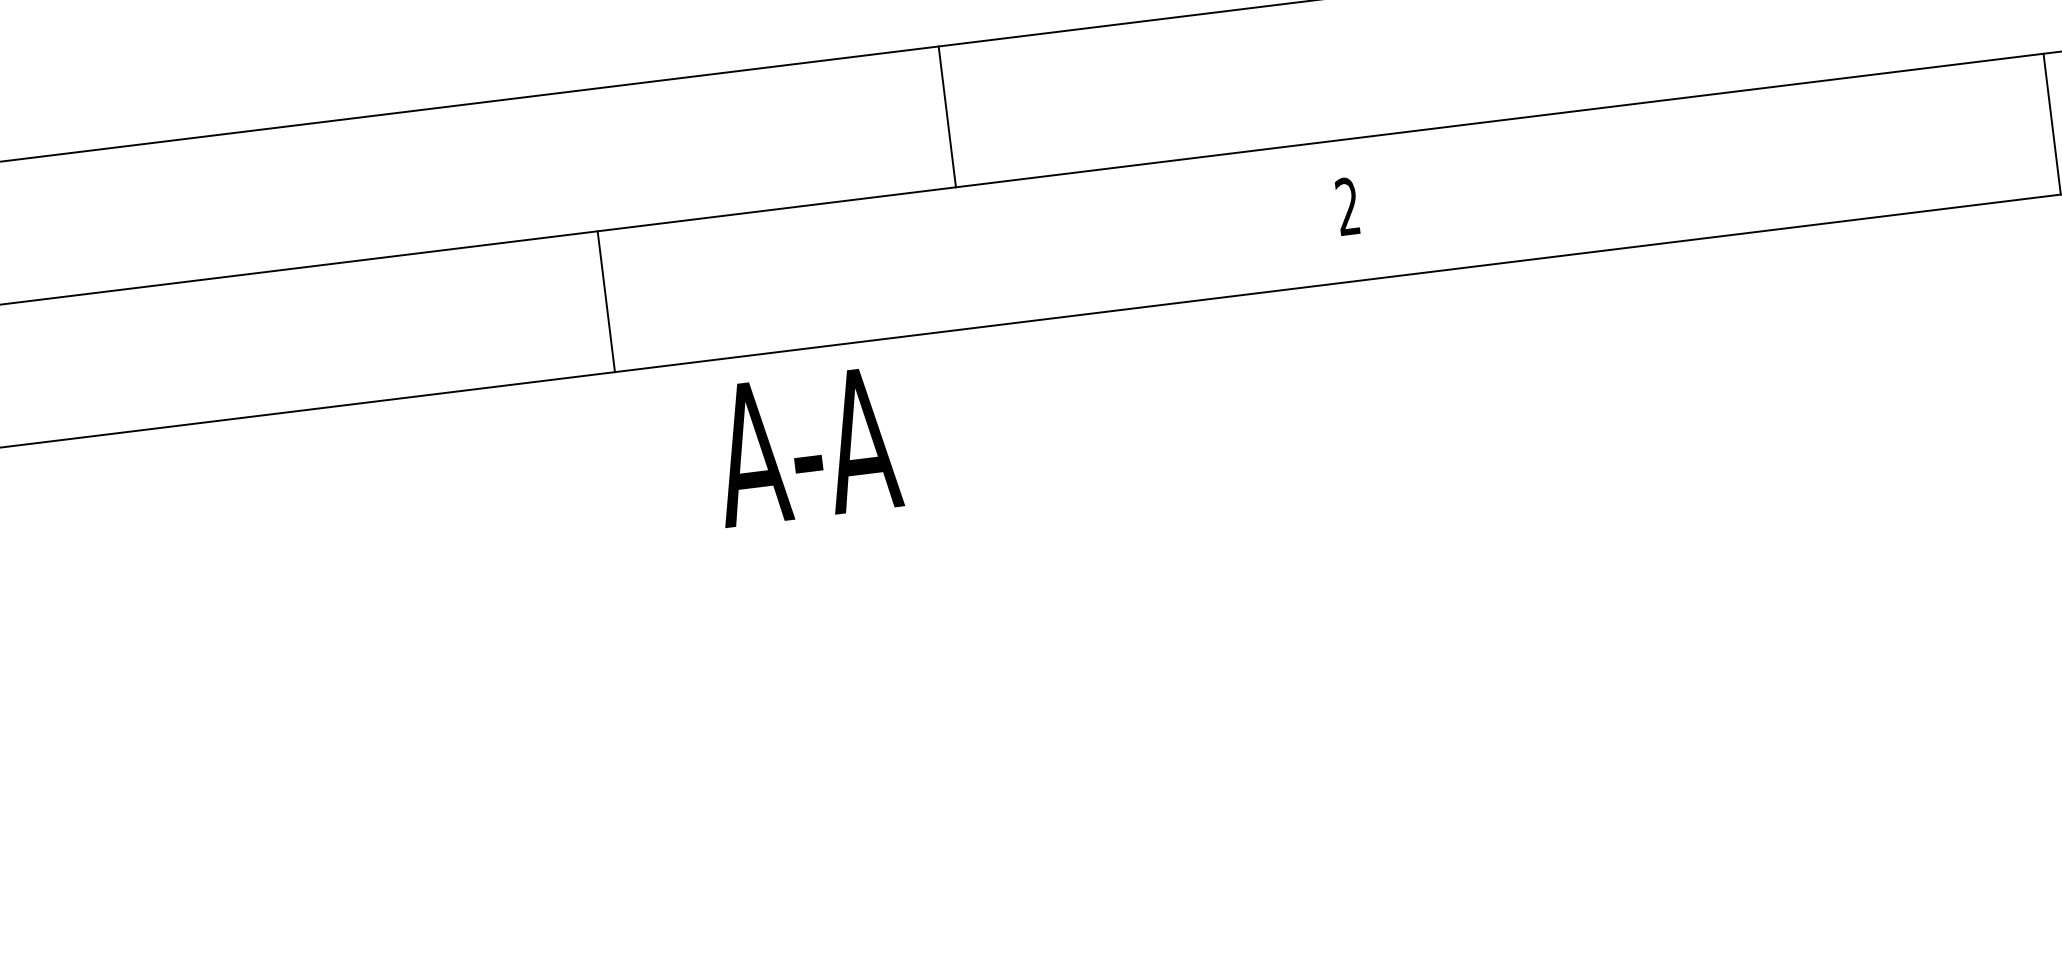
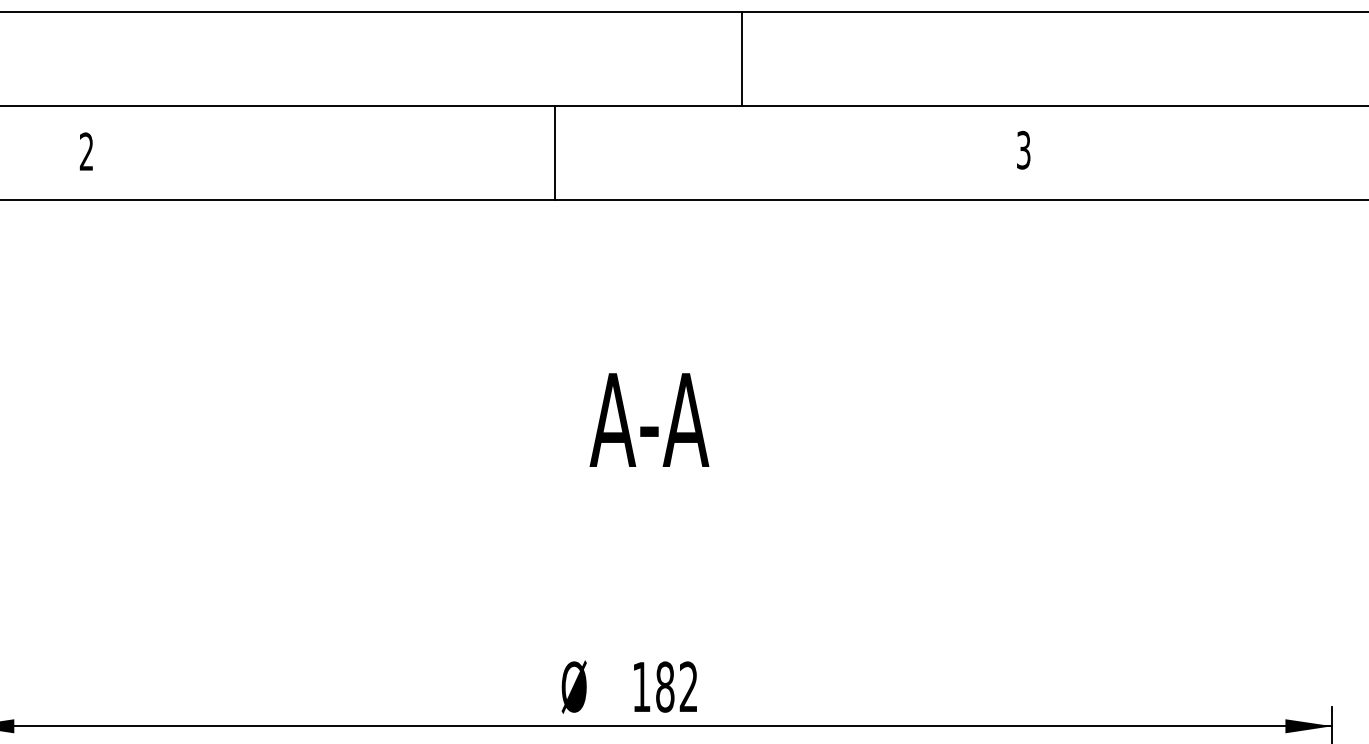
line: (947, 117) -> (742, 59), moved
text: (1347, 207) -> (1023, 150), 2 -> 3
line: (605, 301) -> (554, 152), moved
text: (806, 445) -> (649, 419), moved

